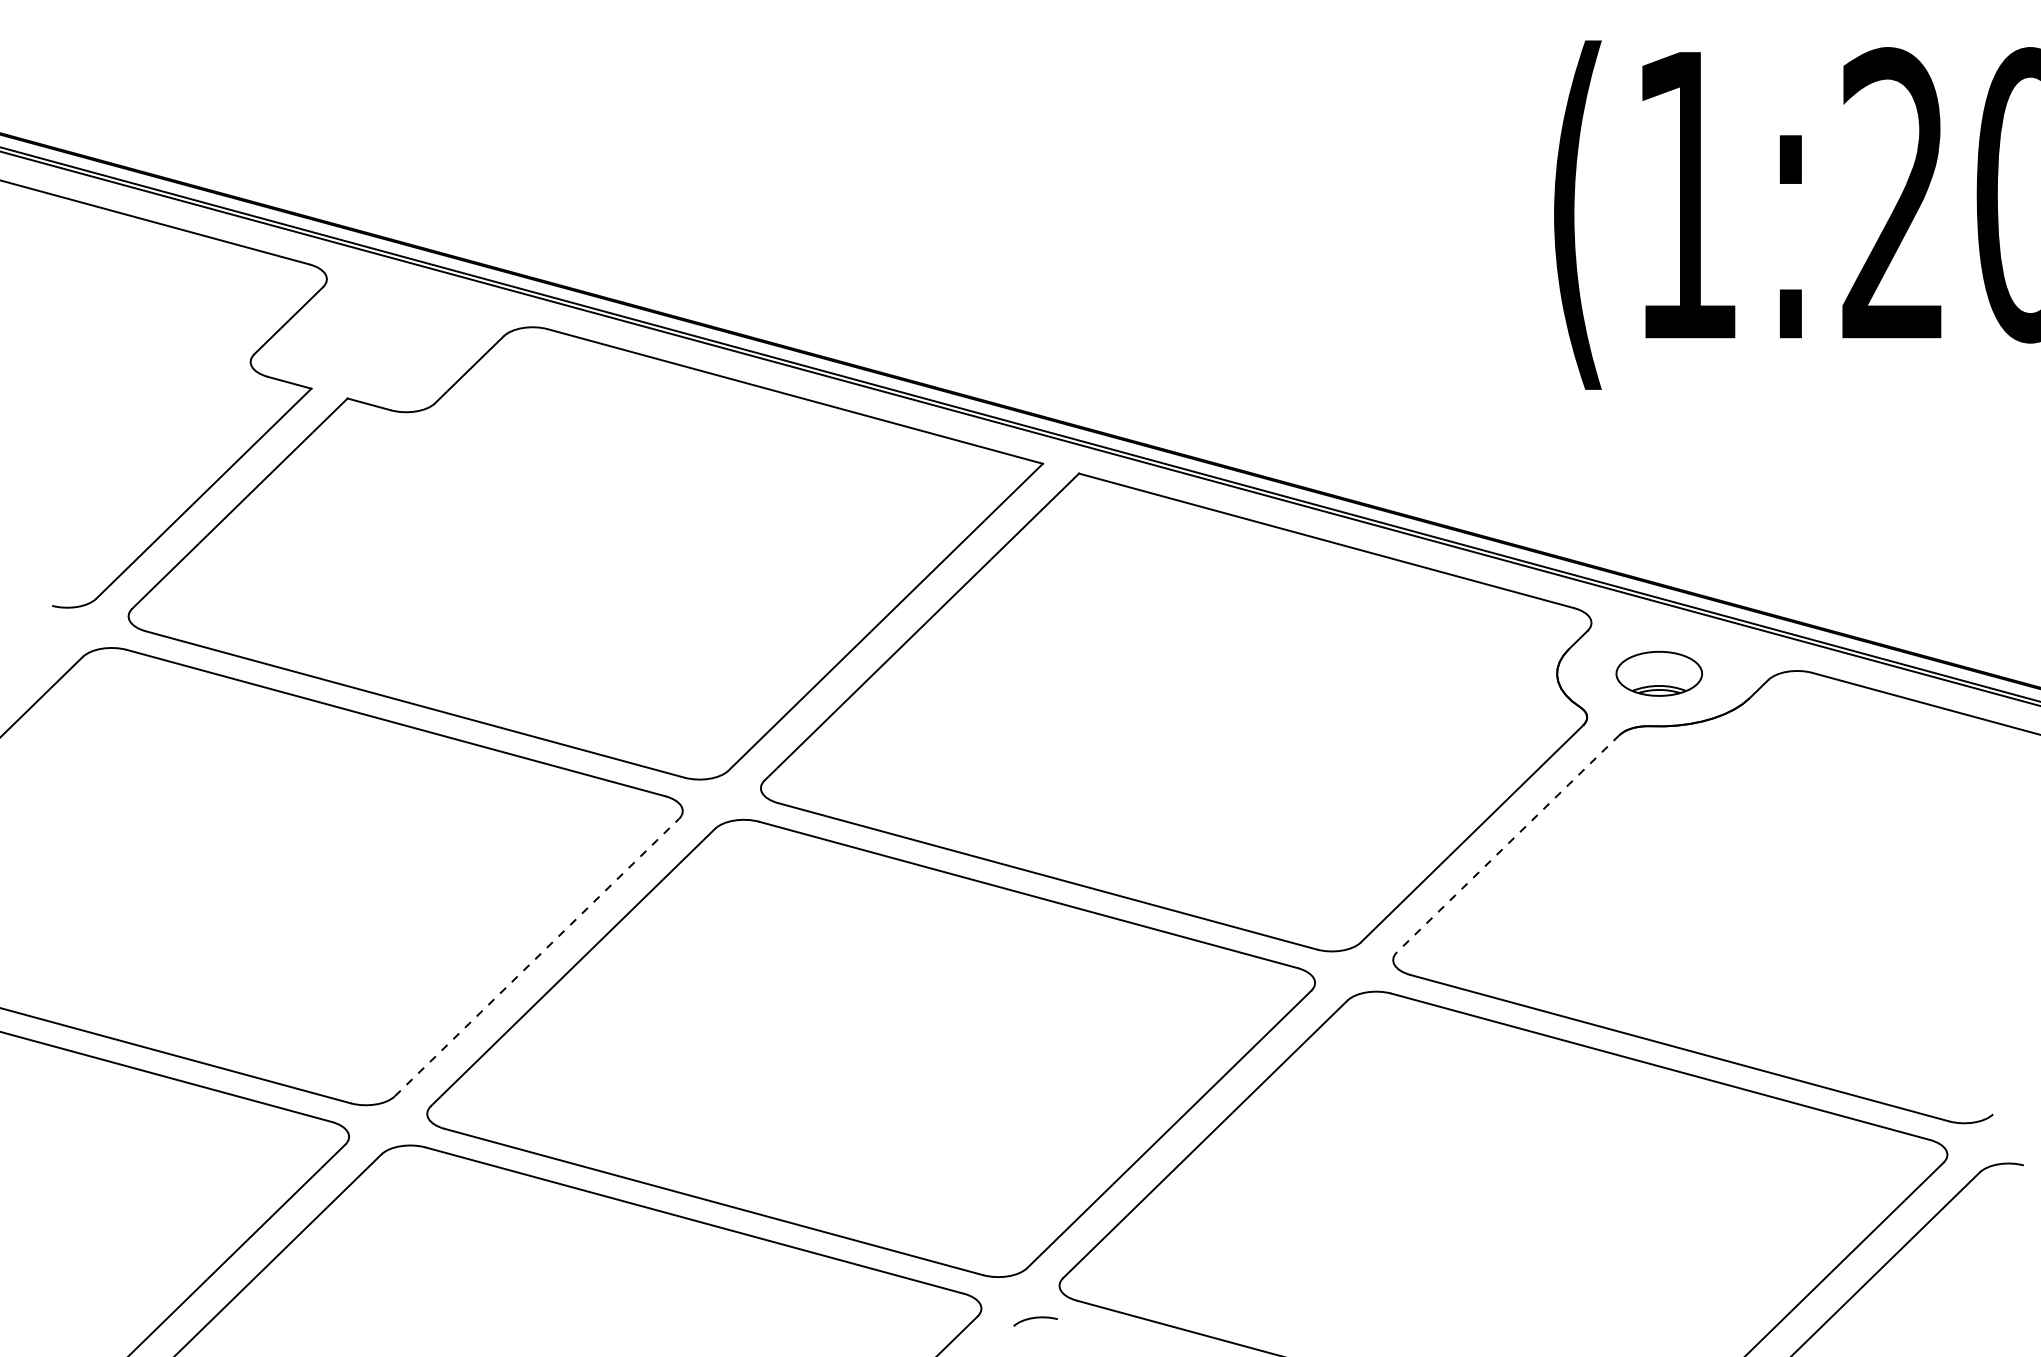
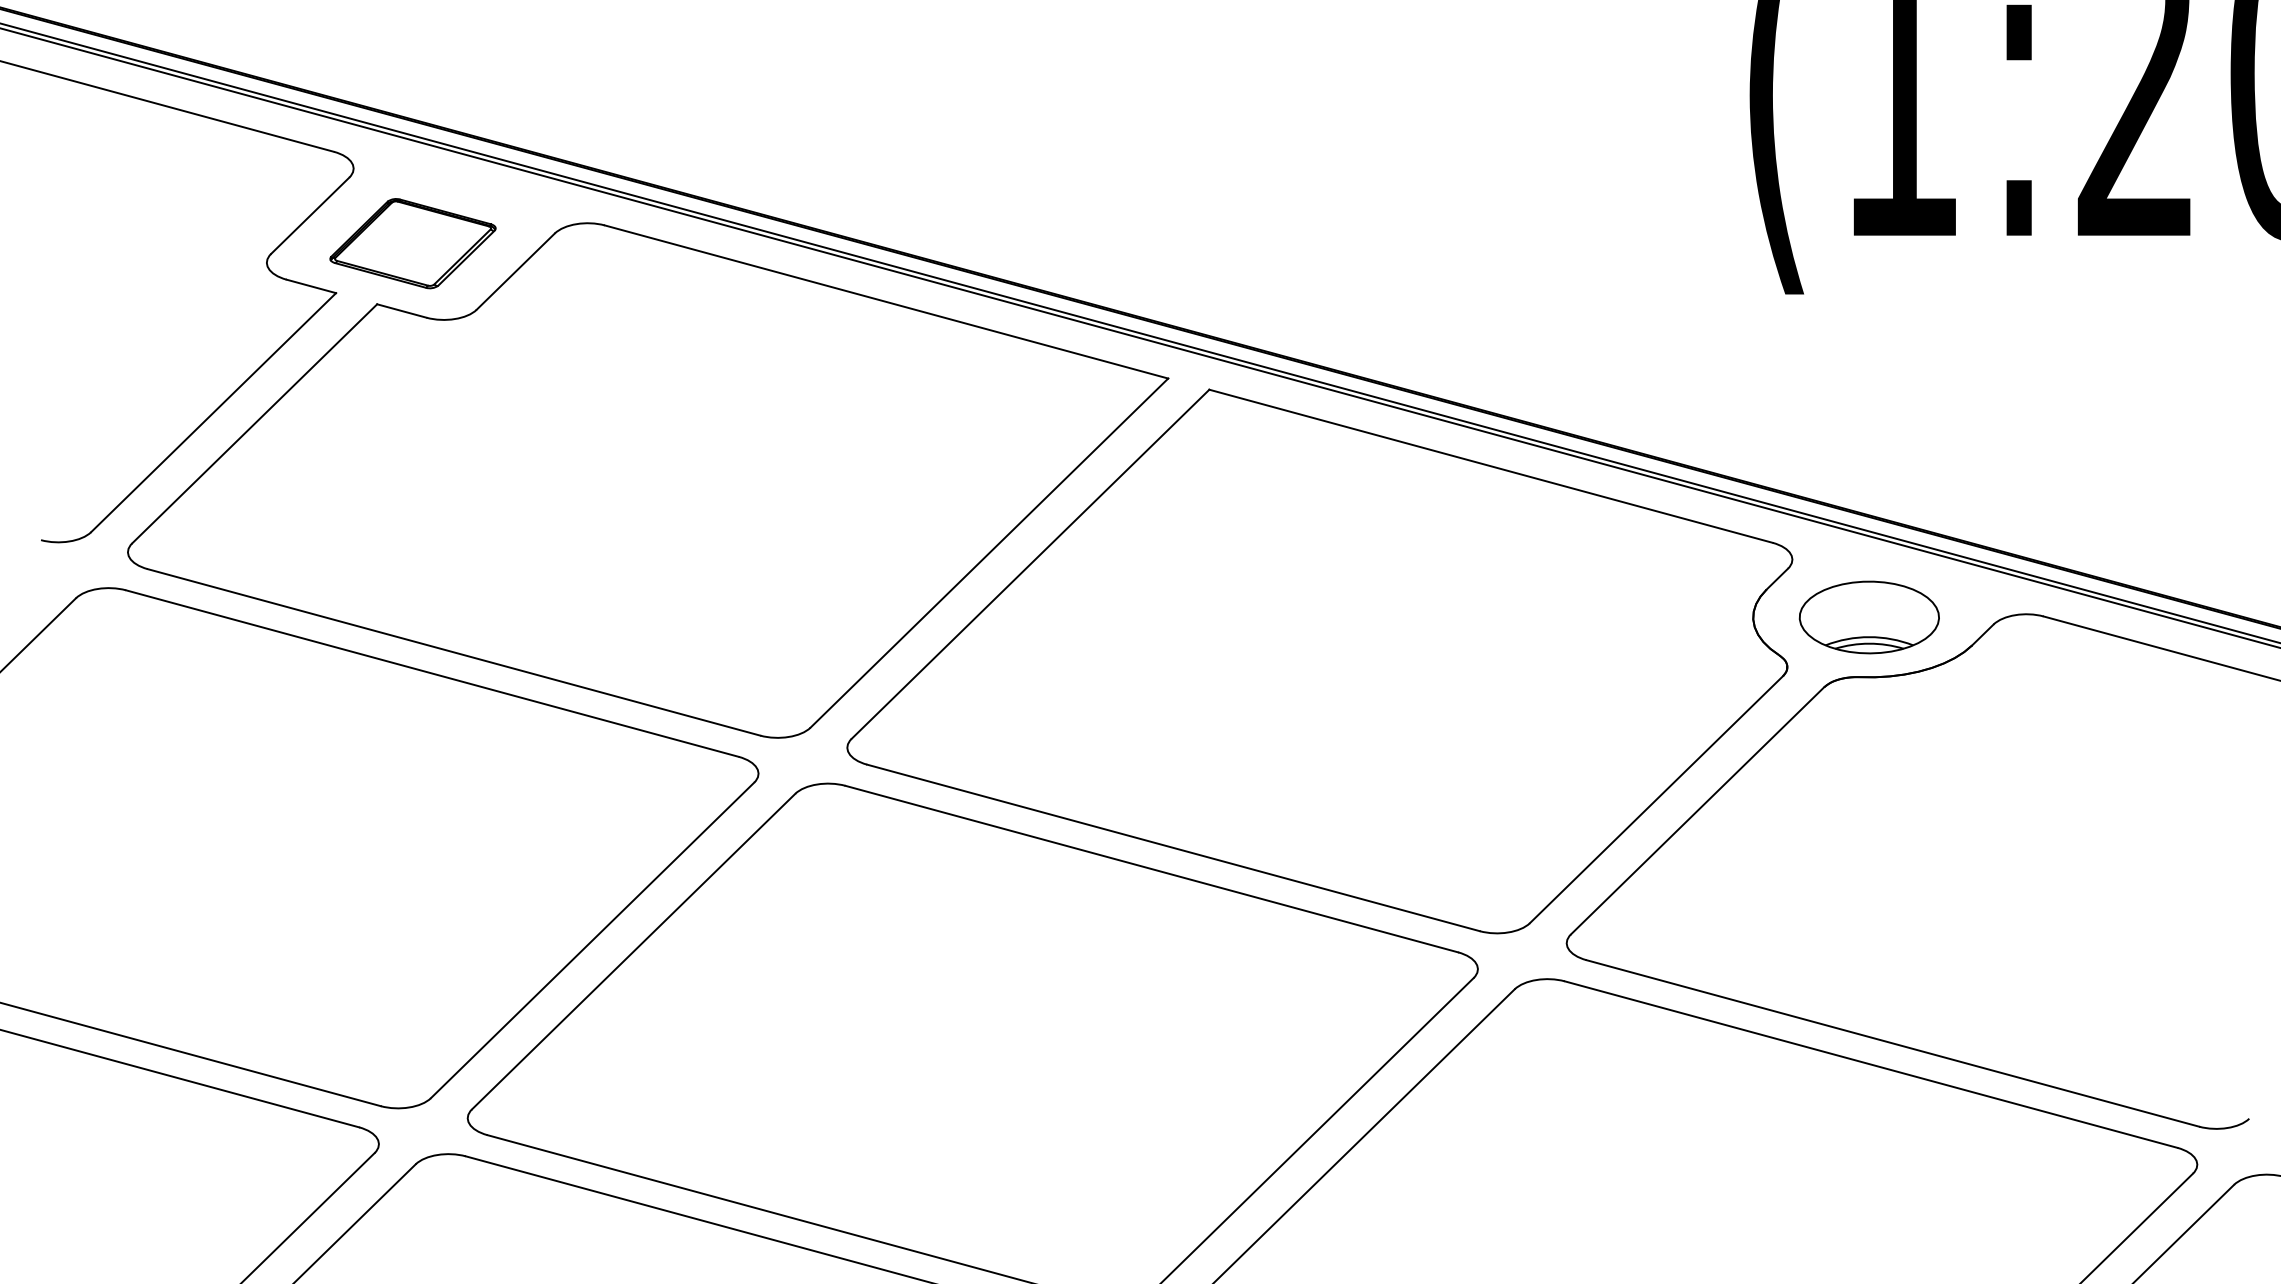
part: (378, 345) -> (412, 243), added
part: (1659, 673) -> (1869, 617), size x1.43
line: (1507, 844) -> (1696, 811), dashed -> solid
line: (536, 957) -> (592, 940), dashed -> solid

